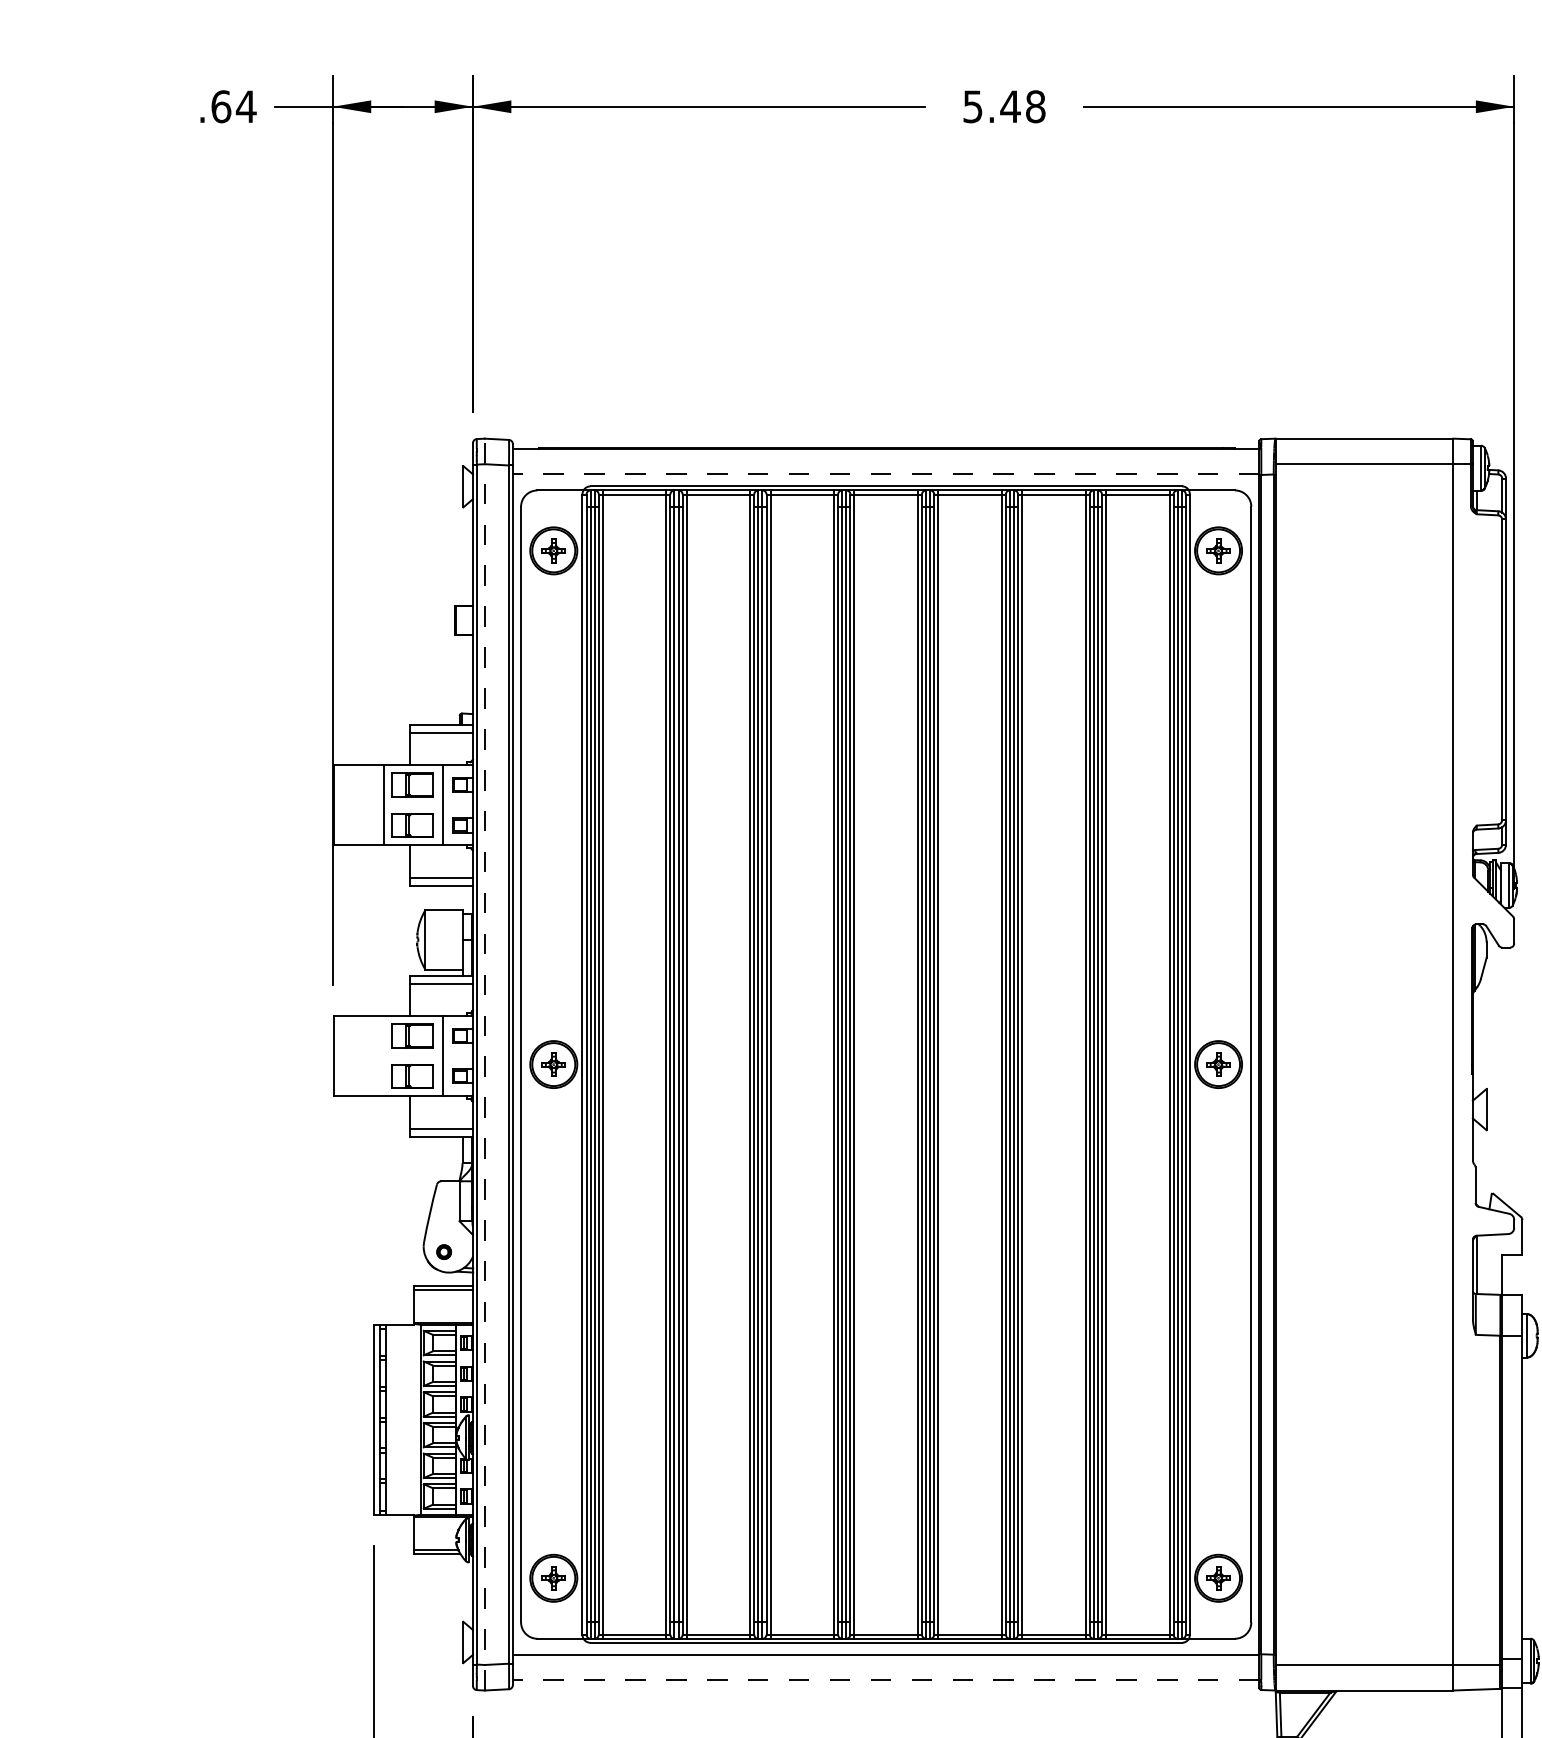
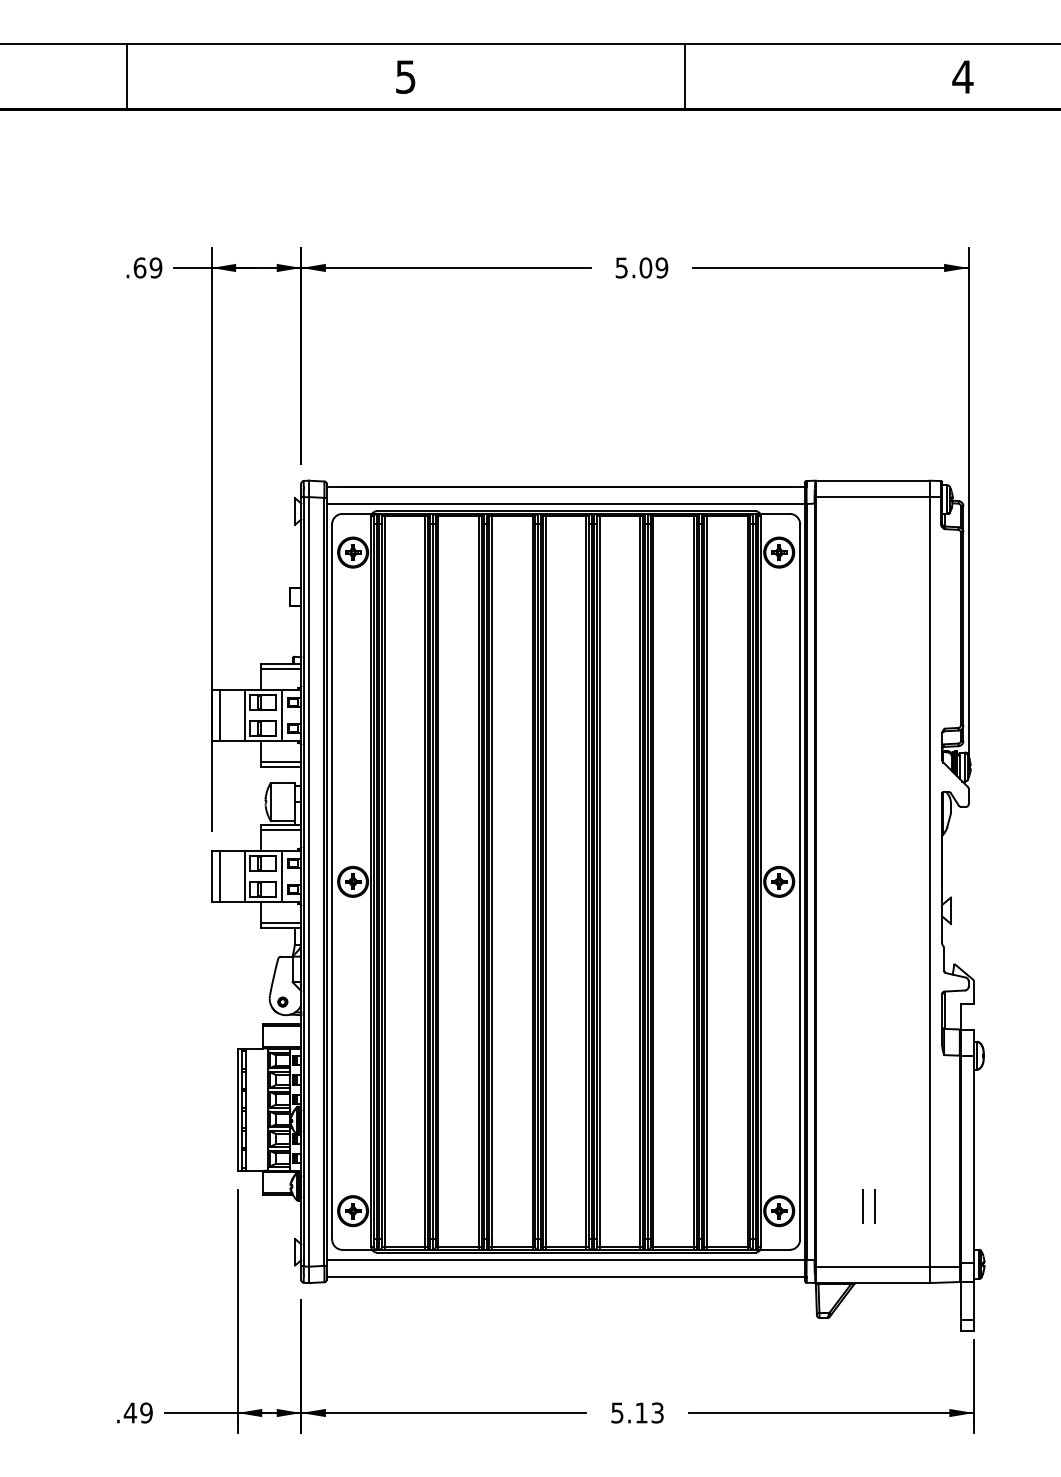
text: (245, 106) -> (155, 267), .64 -> .69
text: (1022, 106) -> (653, 267), 5.48 -> 5.09
line: (885, 474) -> (565, 503), dashed -> solid
line: (345, 805) -> (219, 715), added
line: (345, 1056) -> (219, 876), added
line: (384, 1056) -> (244, 876), added
line: (484, 1063) -> (308, 881), dashed -> solid
line: (1348, 1569) -> (862, 1205), added
line: (1367, 1571) -> (874, 1206), added
line: (885, 1680) -> (565, 1276), dashed -> solid

